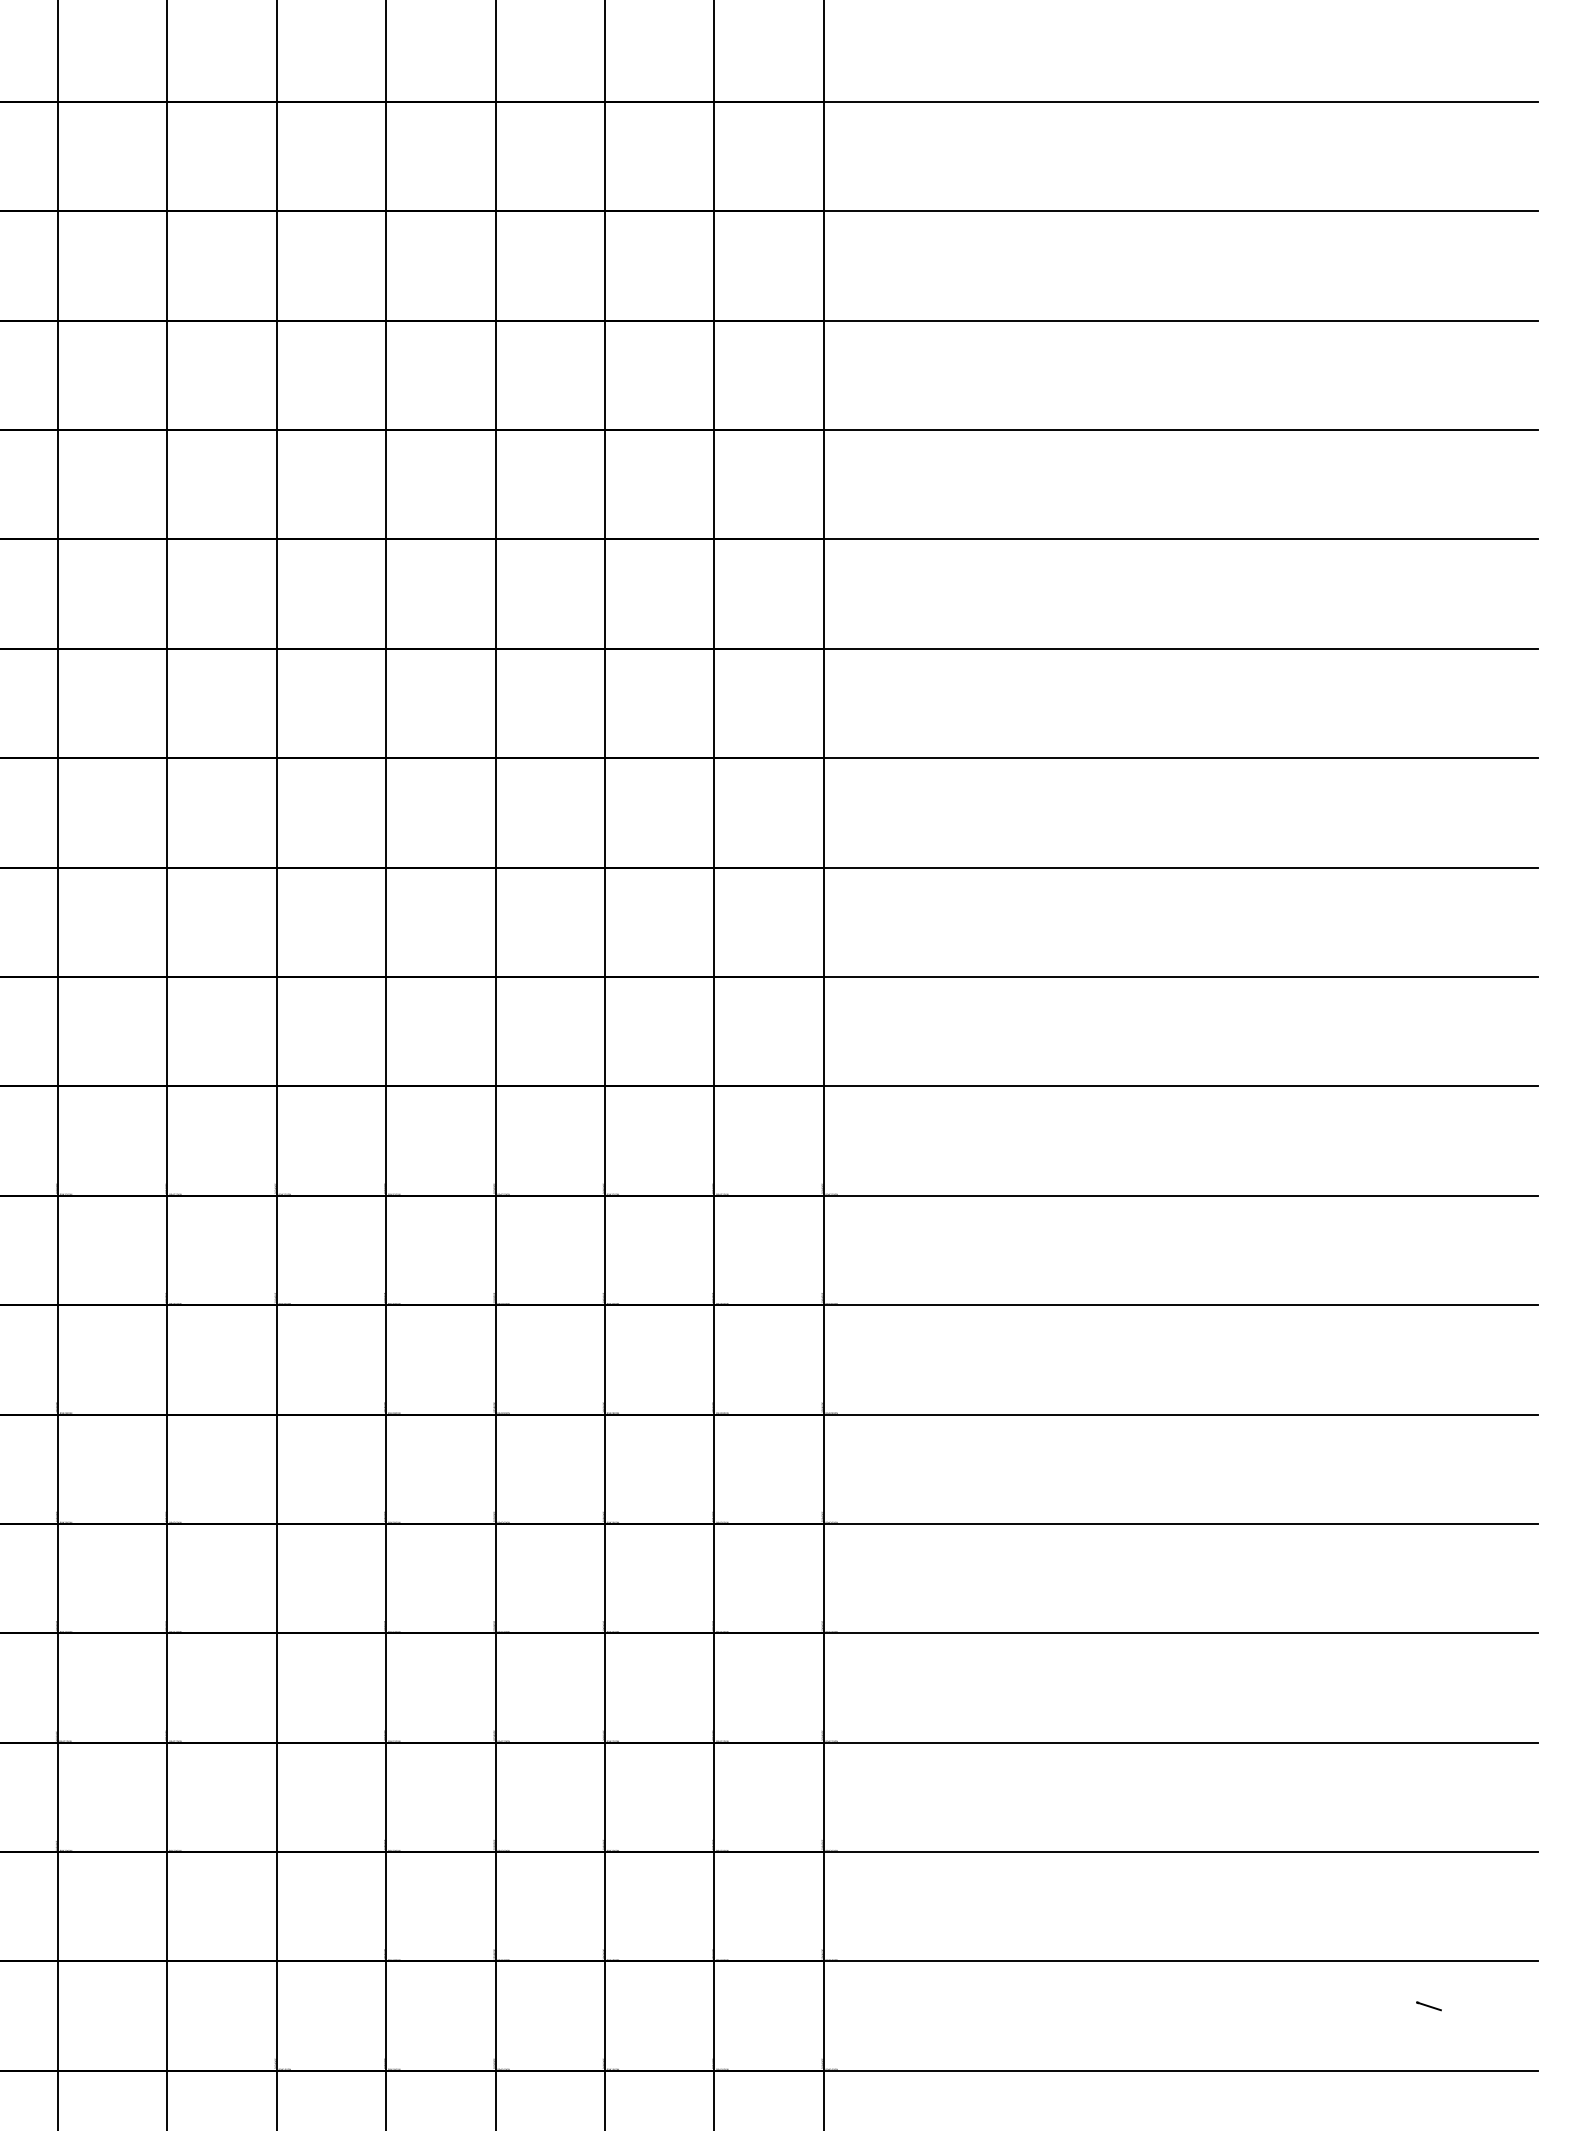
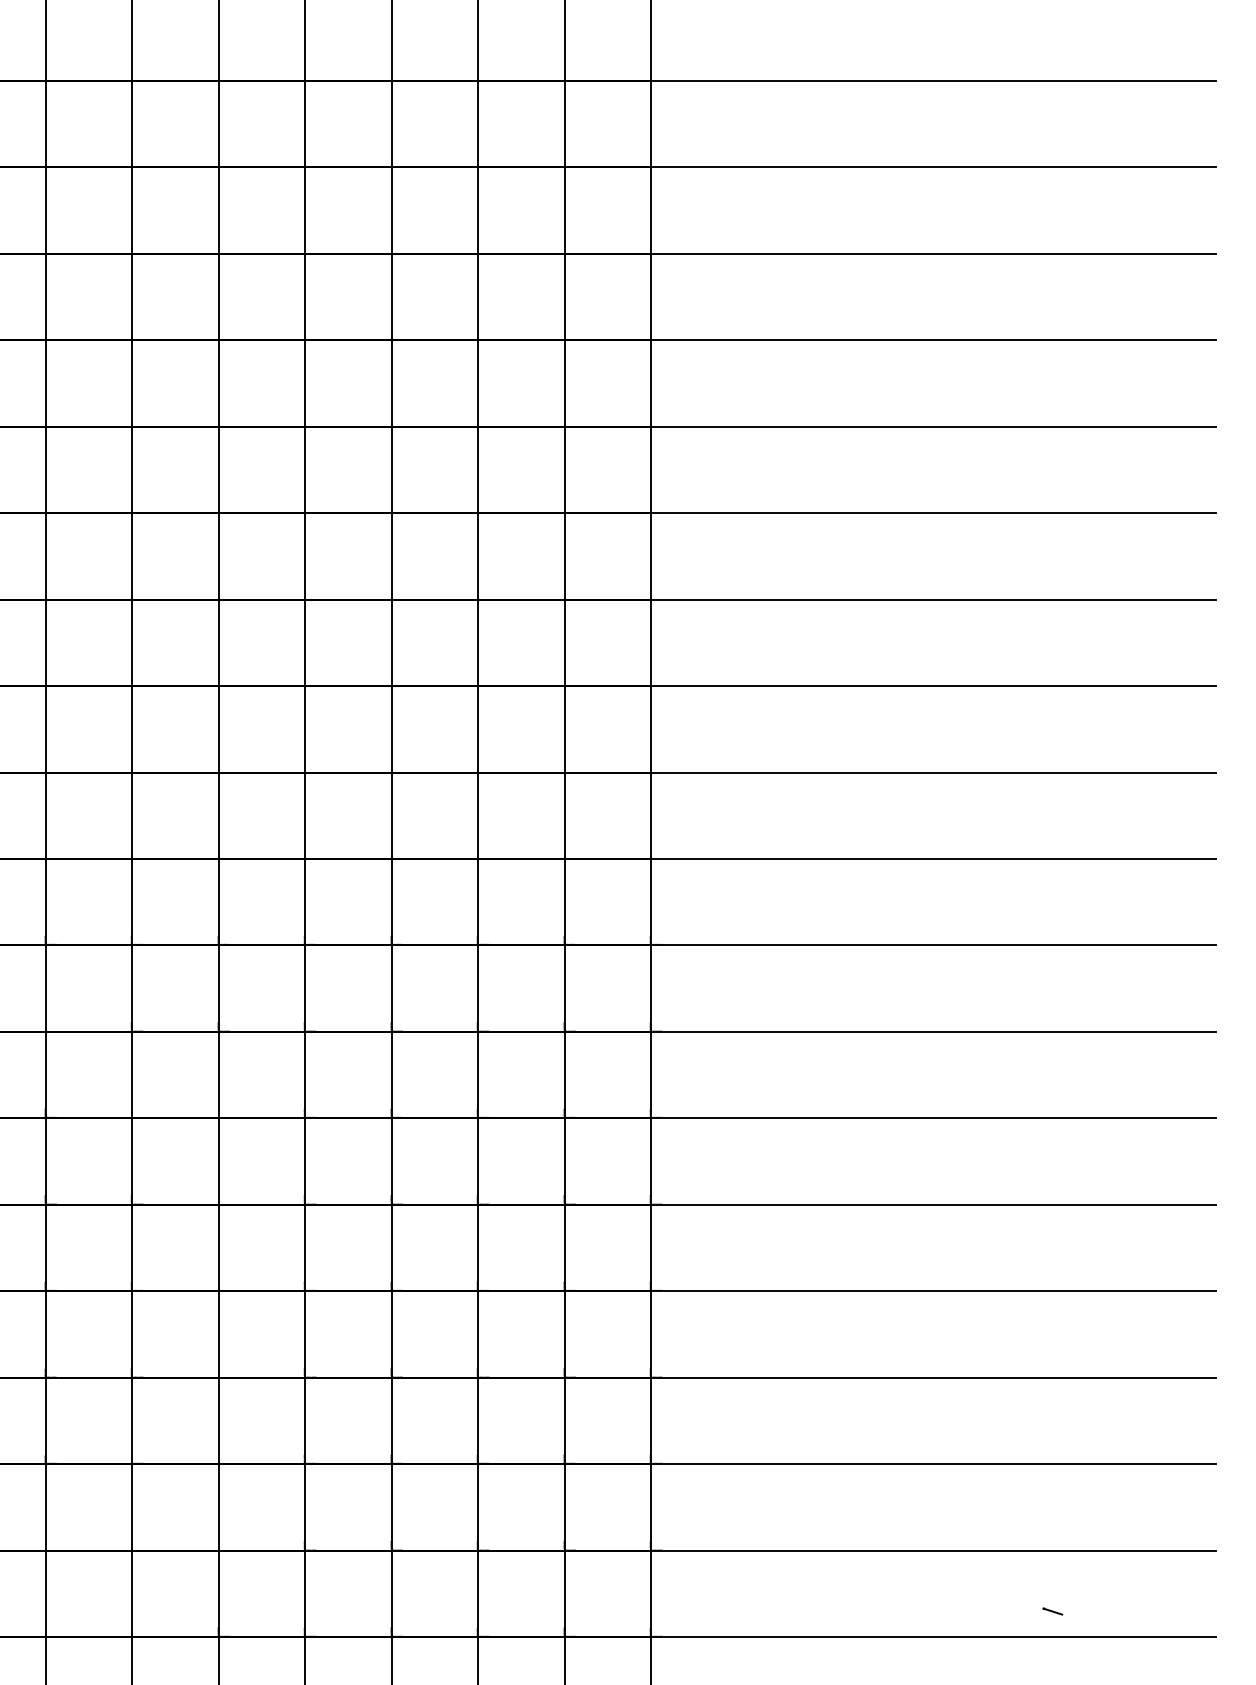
line: (1428, 2006) -> (1052, 1611), moved

